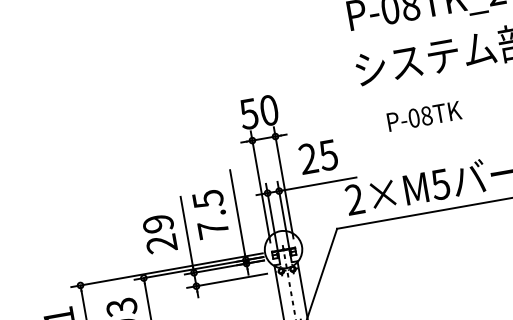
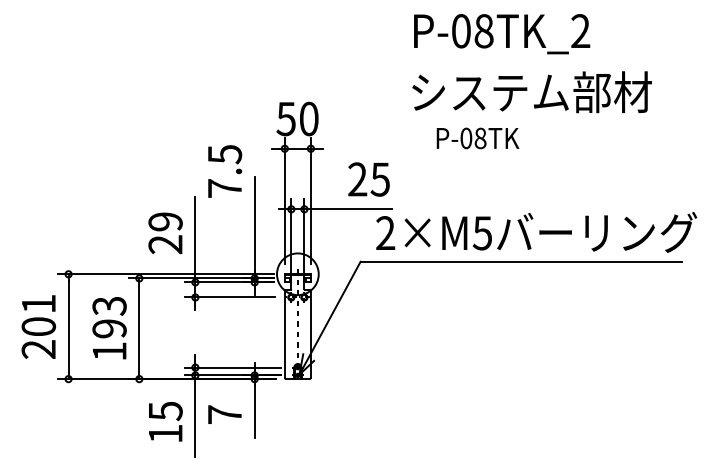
text: (424, 116) -> (477, 138), moved
text: (318, 157) -> (368, 179), moved
text: (211, 214) -> (225, 171), moved

